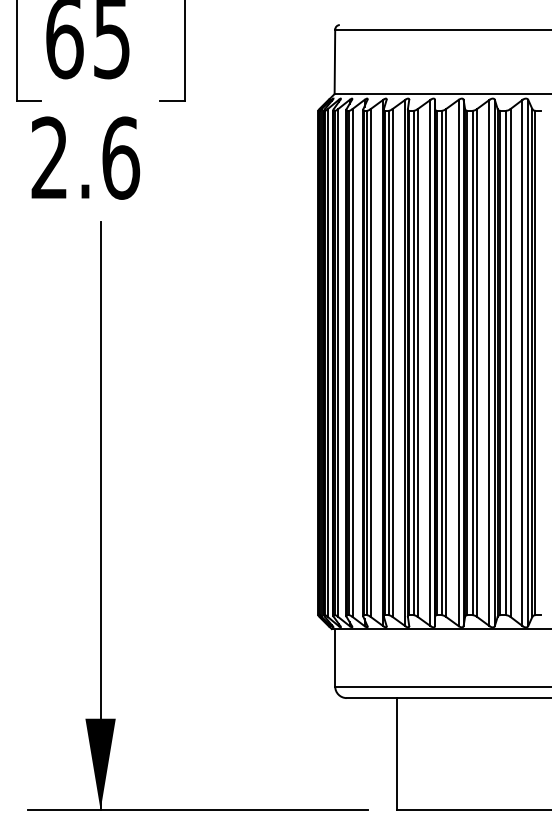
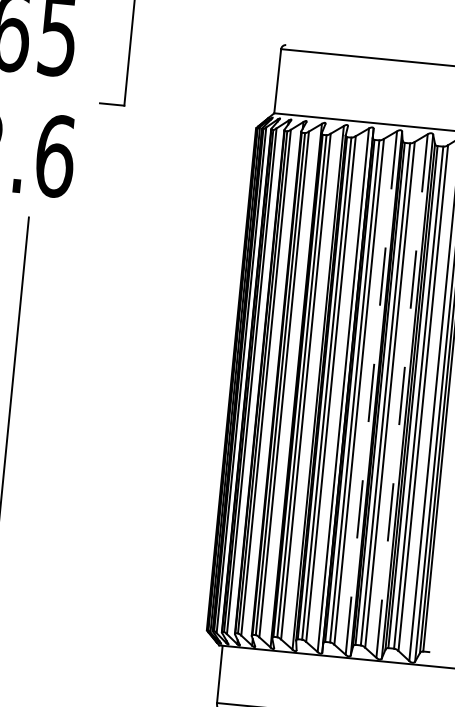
line: (458, 362) -> (371, 392), solid -> dashed
line: (489, 362) -> (402, 395), solid -> dashed

